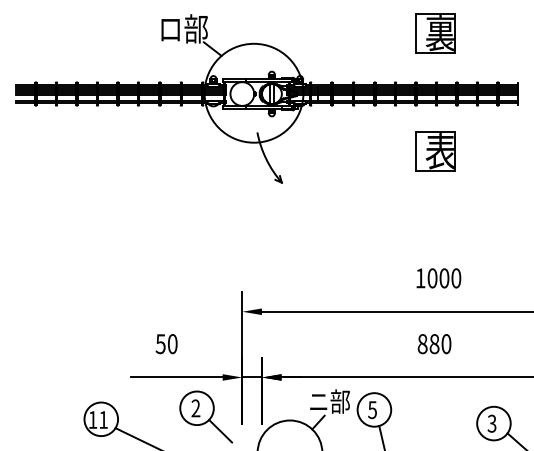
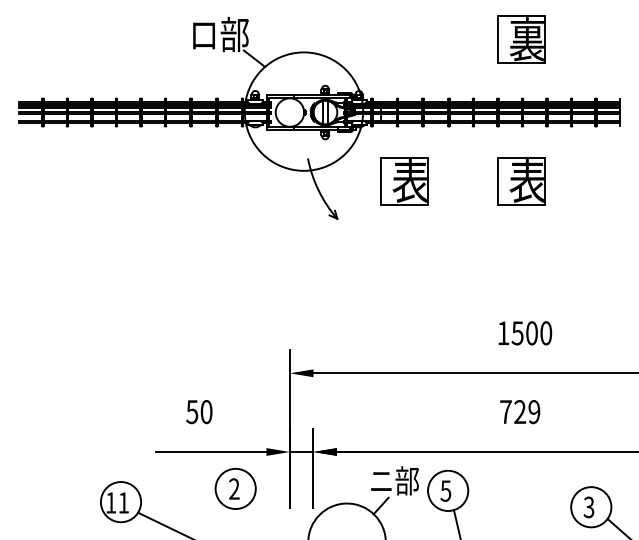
part: (337, 151) -> (404, 181), added
text: (432, 278) -> (517, 333), 1000 -> 1500
text: (434, 344) -> (520, 412), 880 -> 729
line: (220, 430) -> (263, 515), removed

